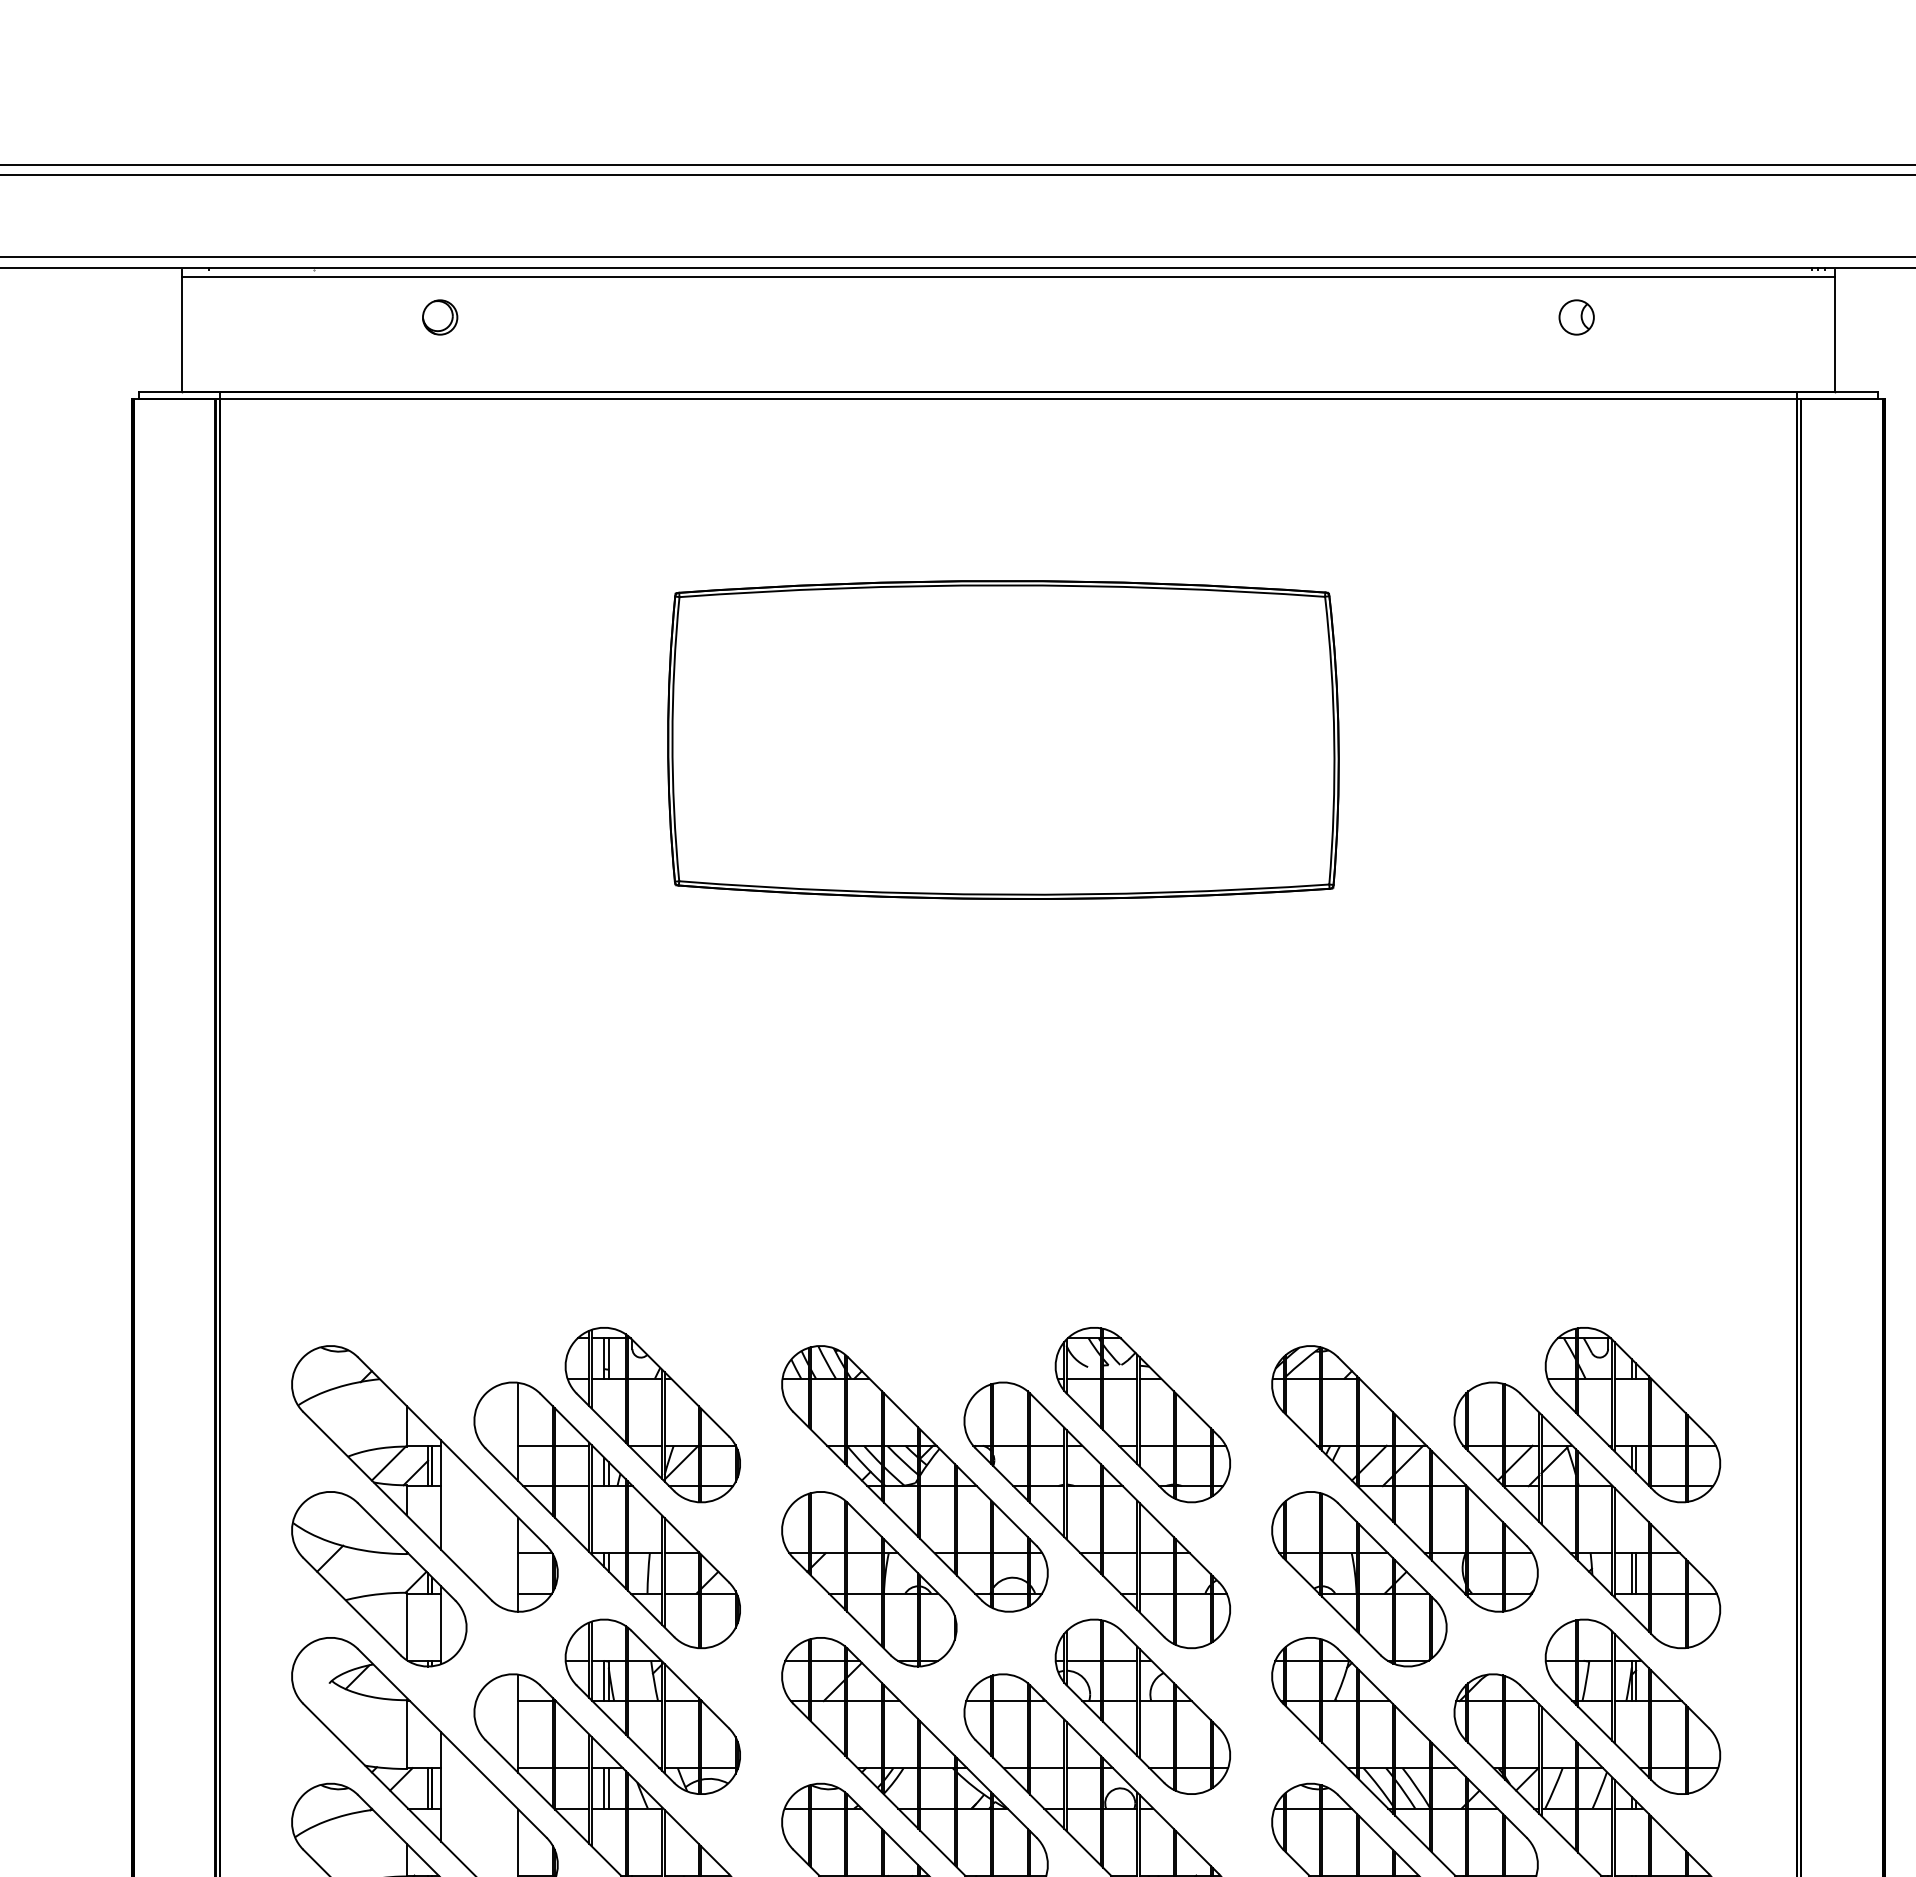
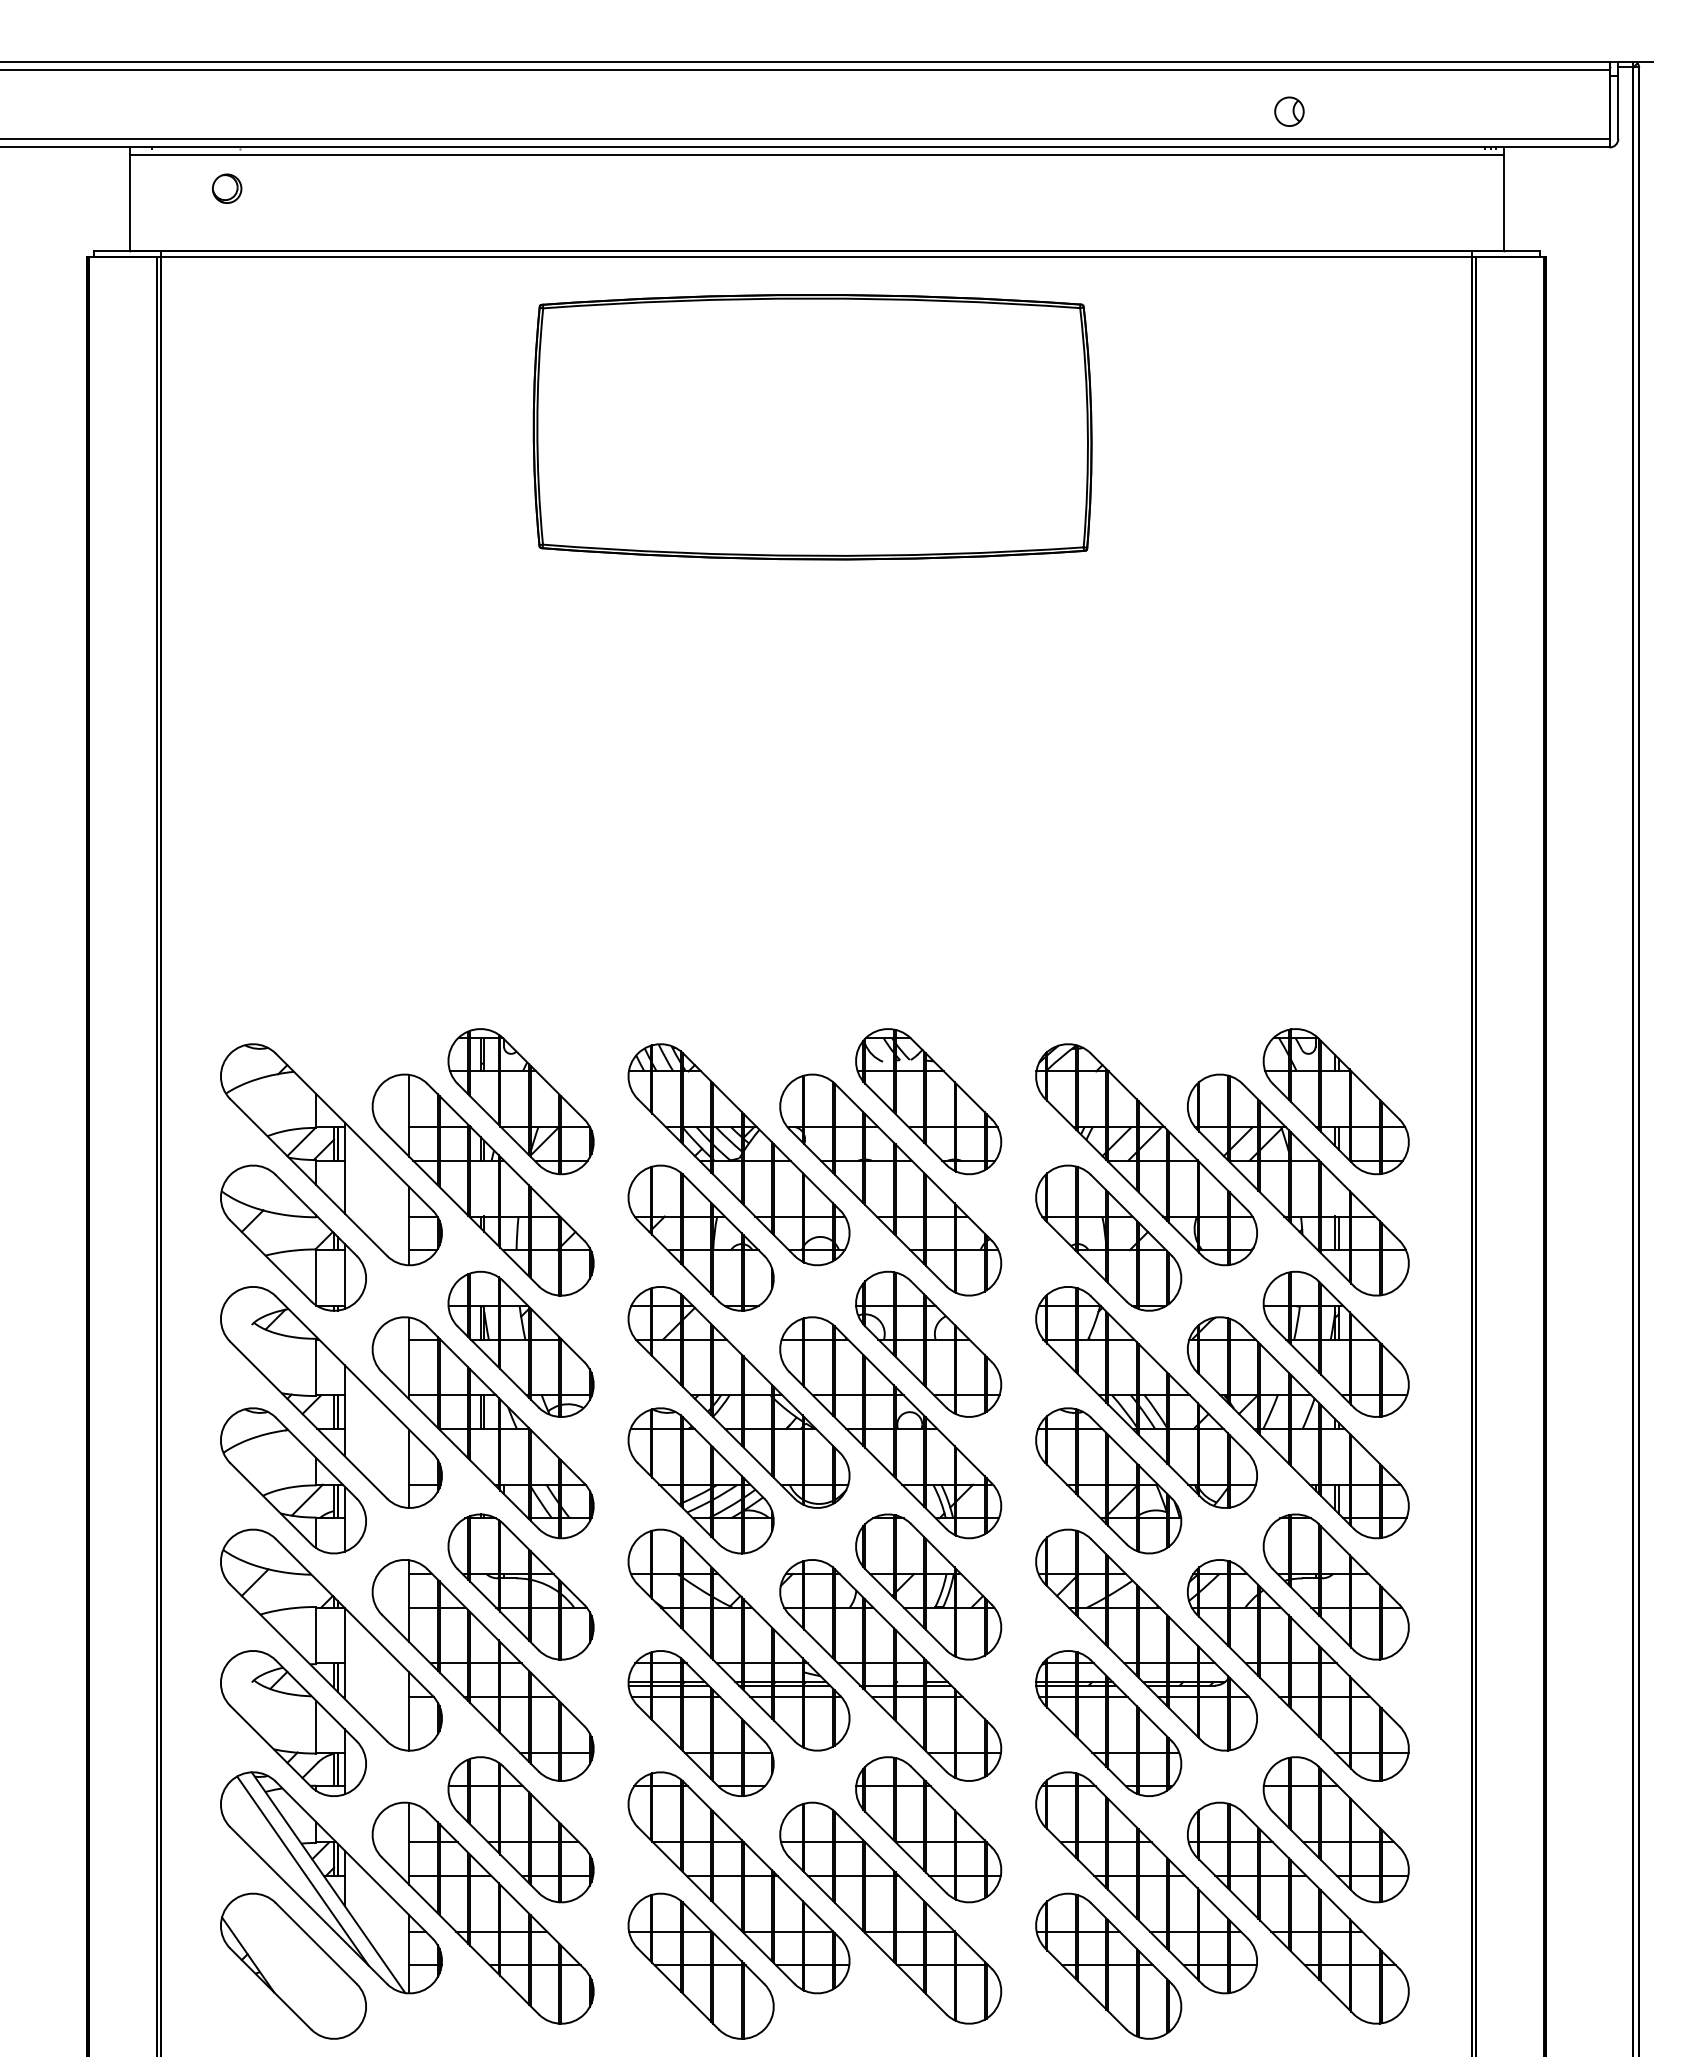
part: (440, 317) -> (227, 188), moved
part: (1576, 317) -> (1289, 111), moved
part: (1003, 740) -> (812, 427), moved

